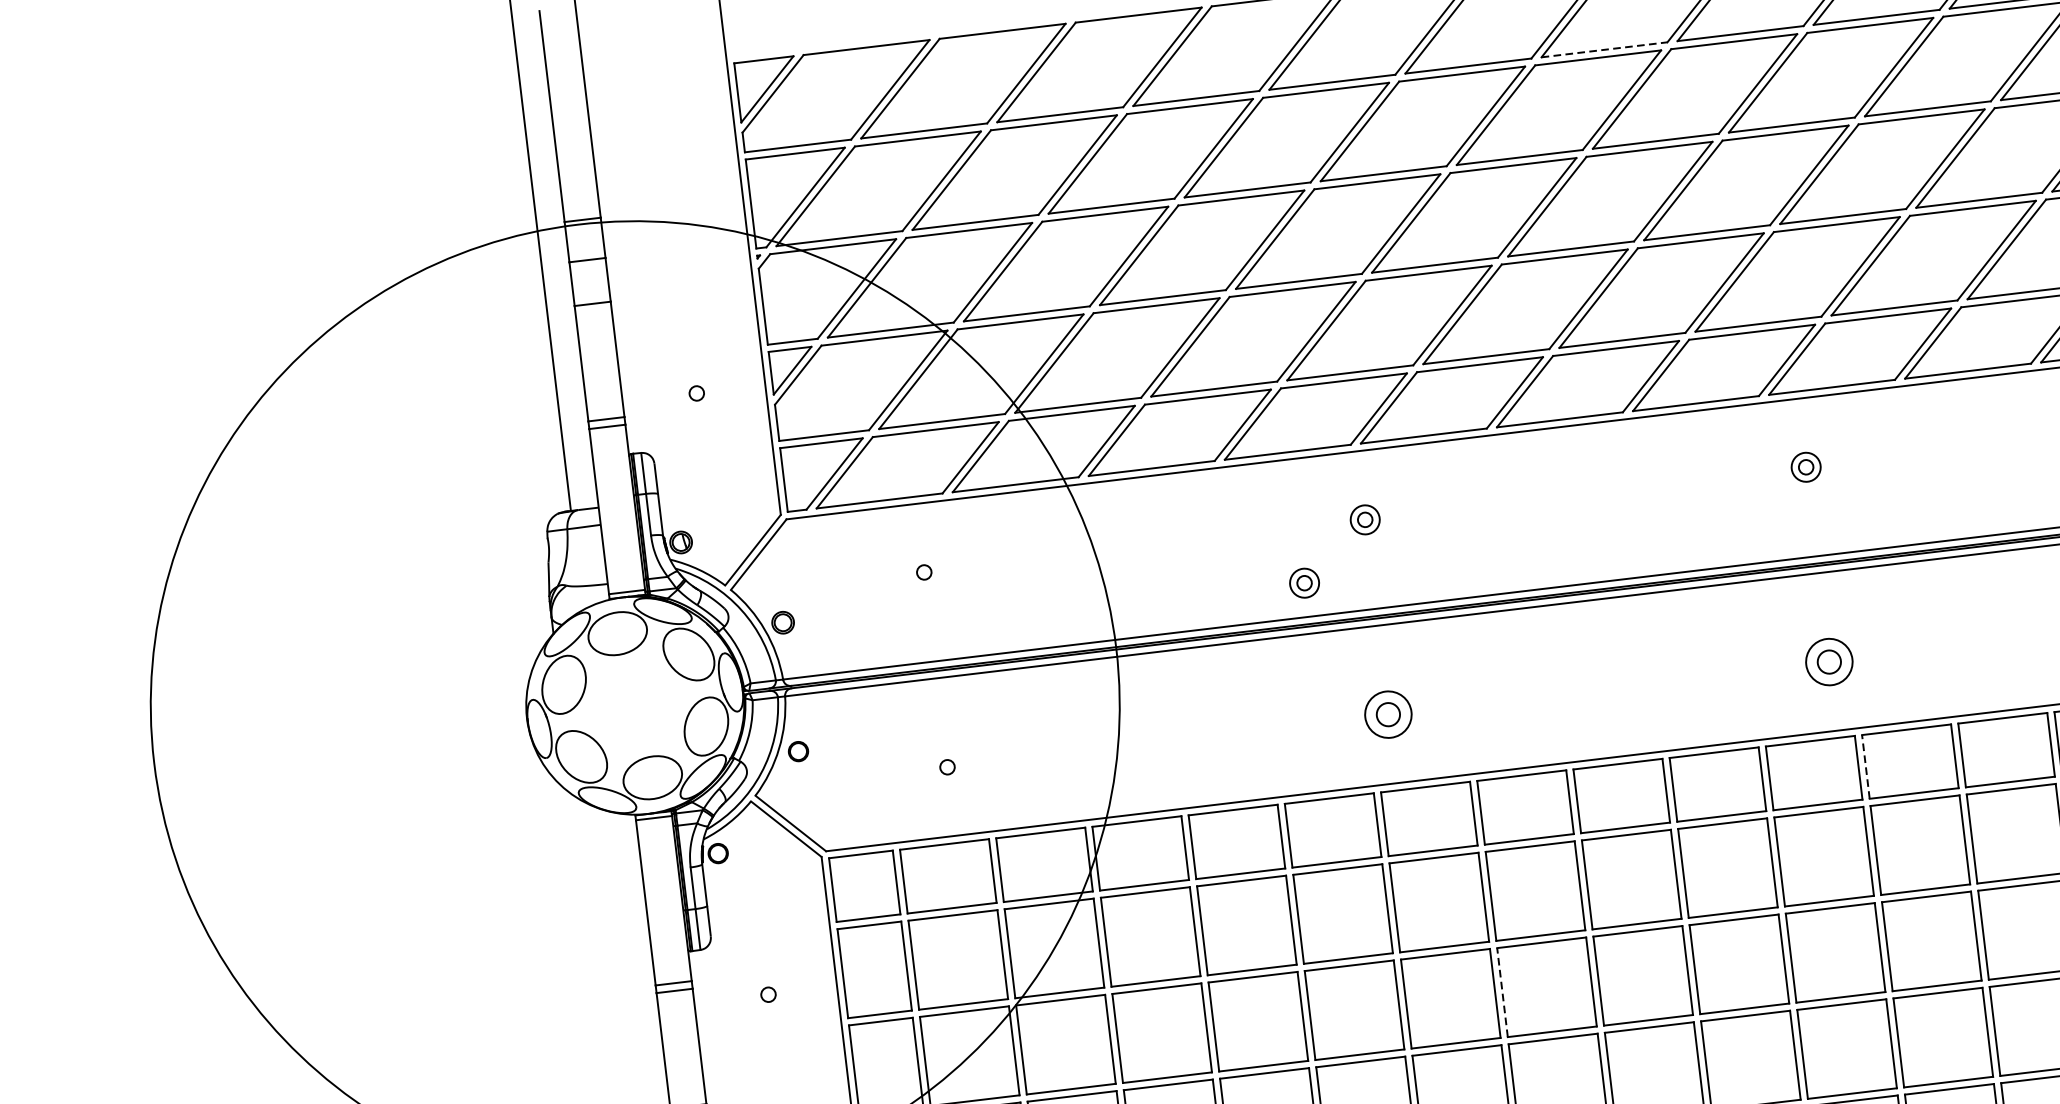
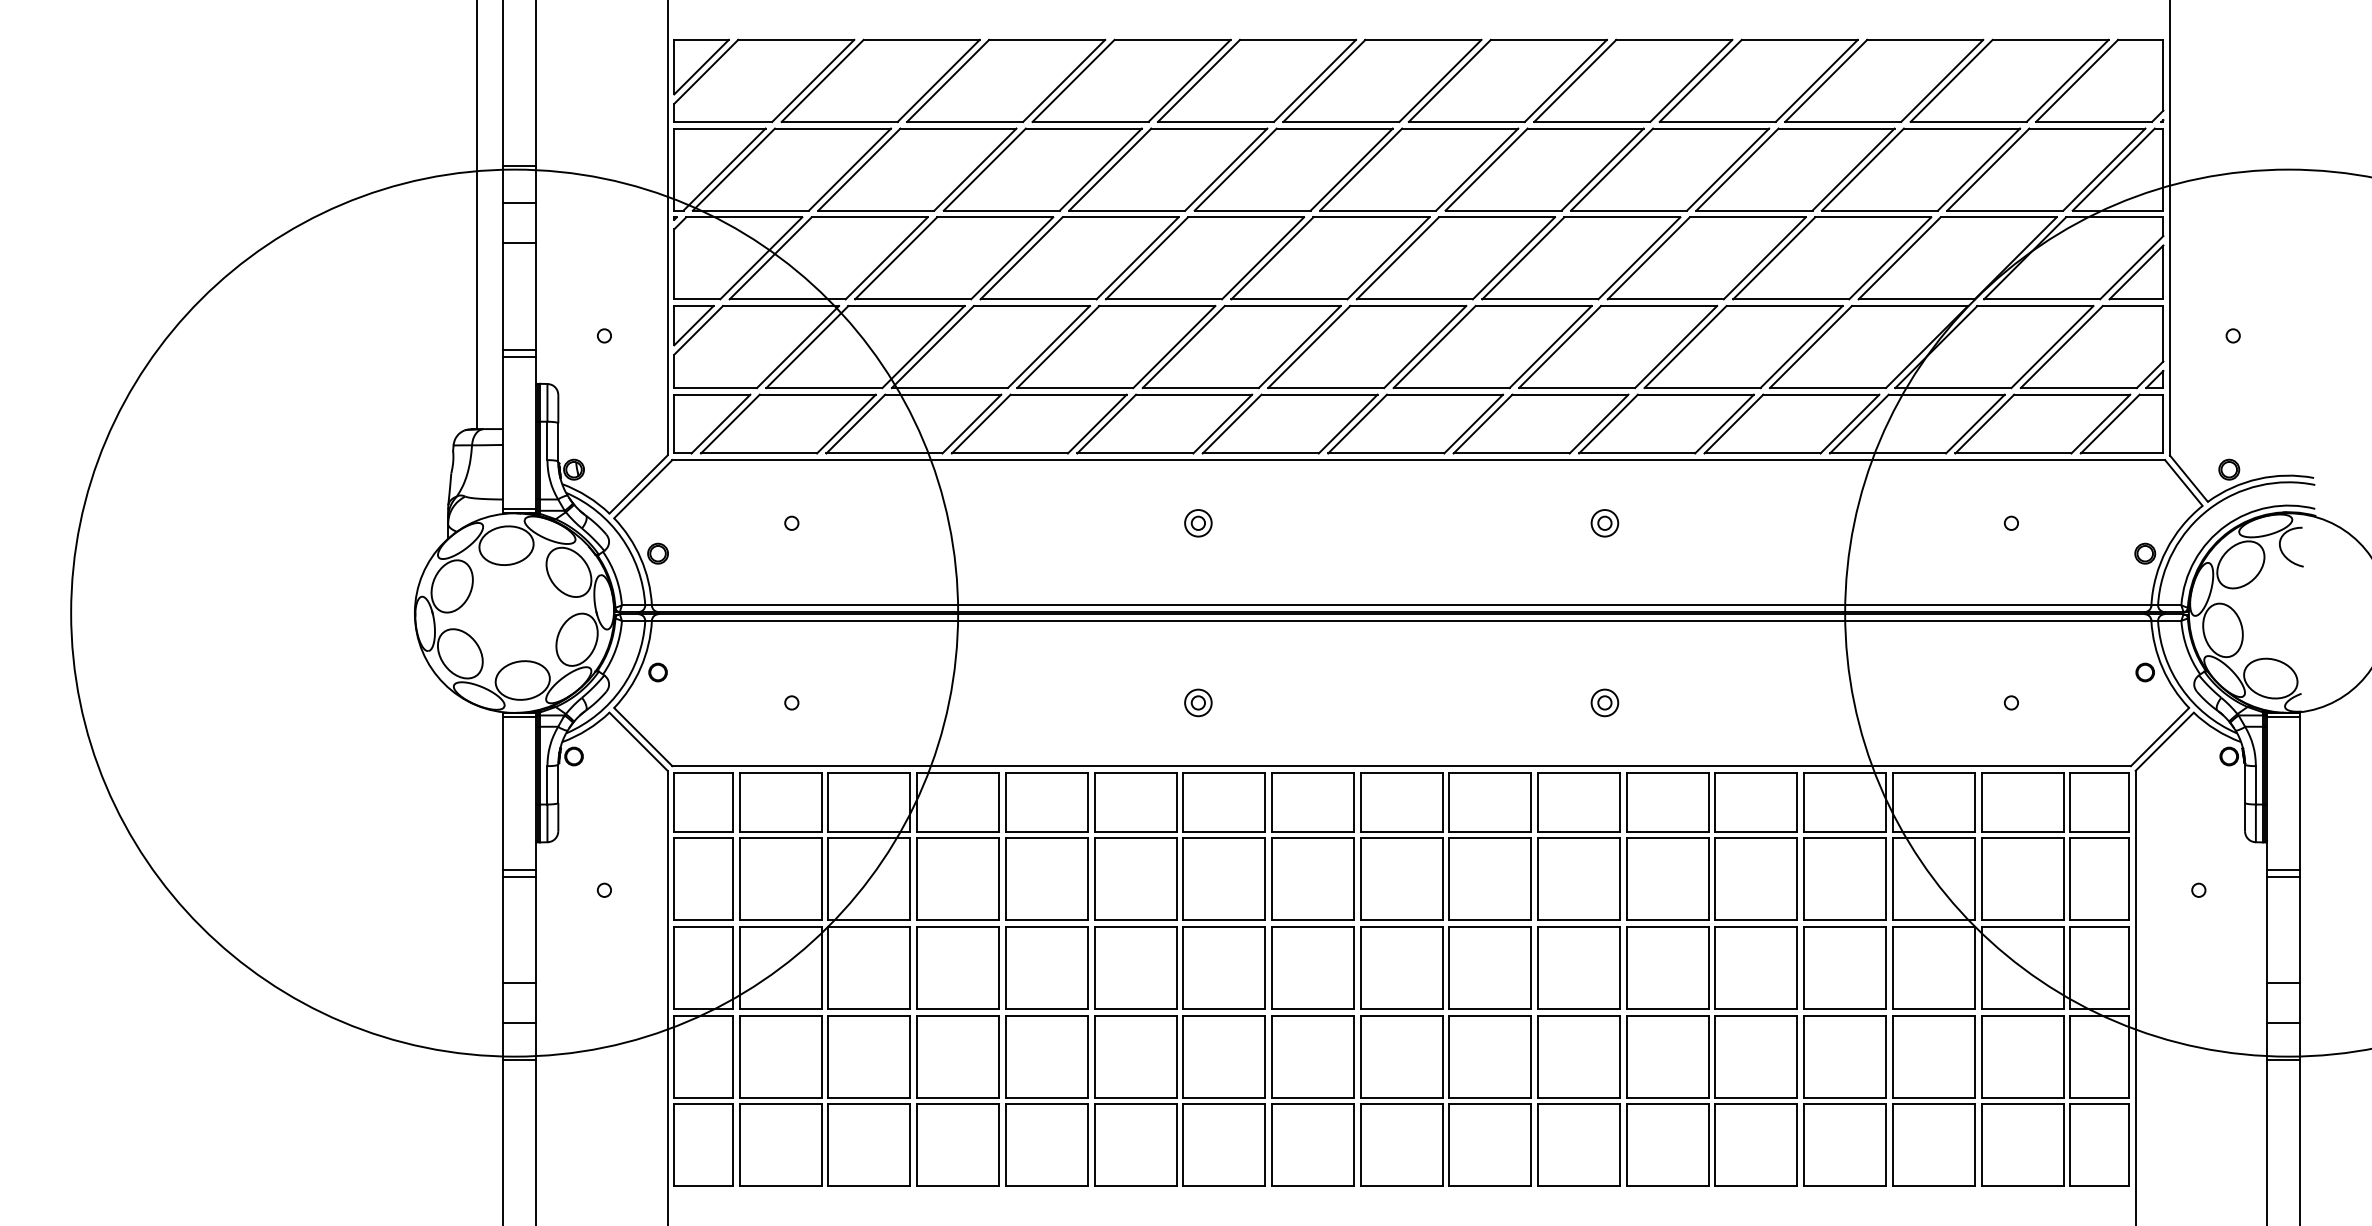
line: (1605, 49) -> (1467, 121), dashed -> solid
part: (1304, 583) -> (1136, 574), removed
part: (1828, 661) -> (1604, 702), size x0.62
part: (1388, 714) -> (1198, 702), size x0.62
line: (1865, 766) -> (1626, 801), dashed -> solid
line: (1501, 992) -> (1271, 967), dashed -> solid

